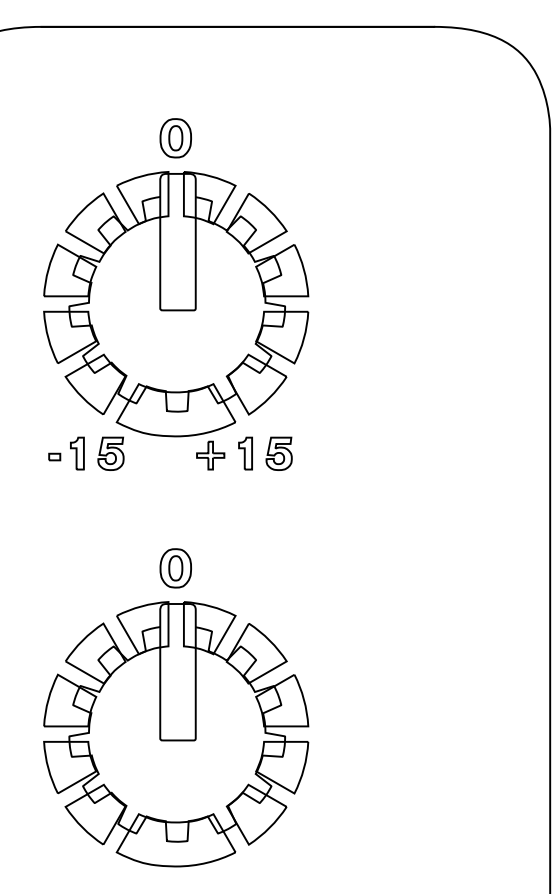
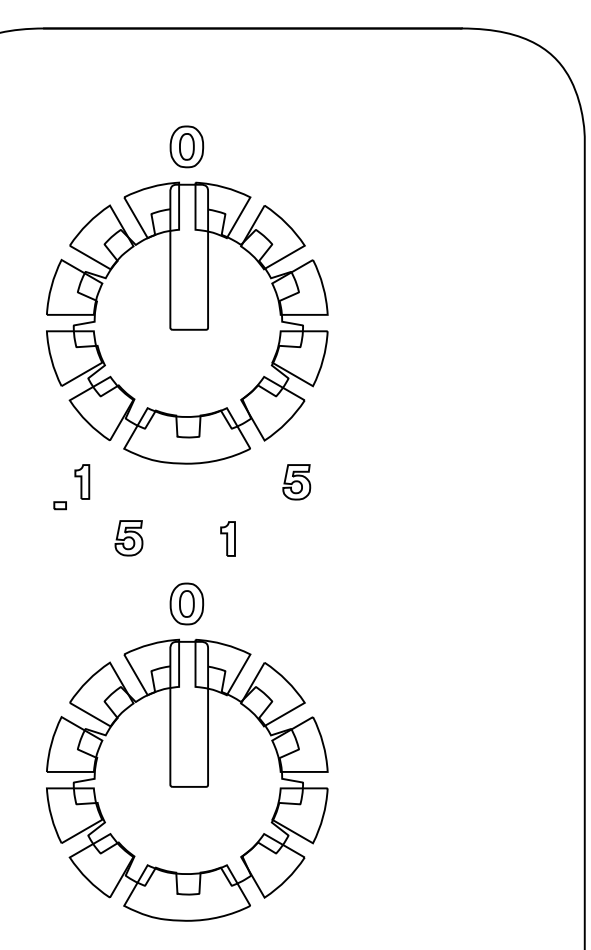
part: (245, 453) -> (227, 538), moved
part: (110, 454) -> (128, 538), moved
part: (210, 454) -> (223, 483), removed
part: (54, 456) -> (59, 505), moved

